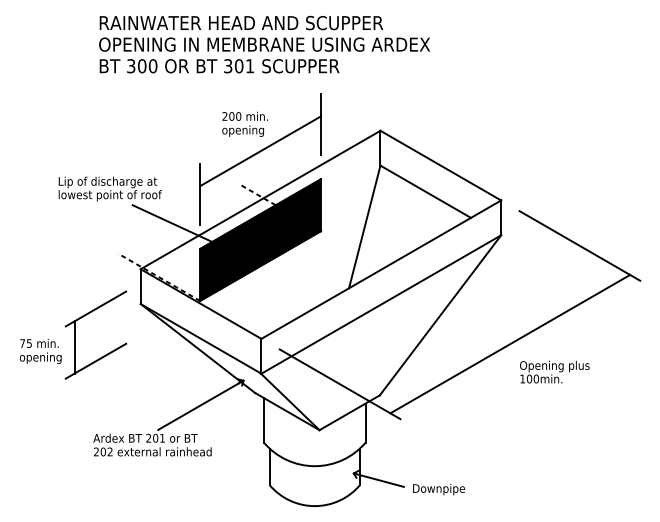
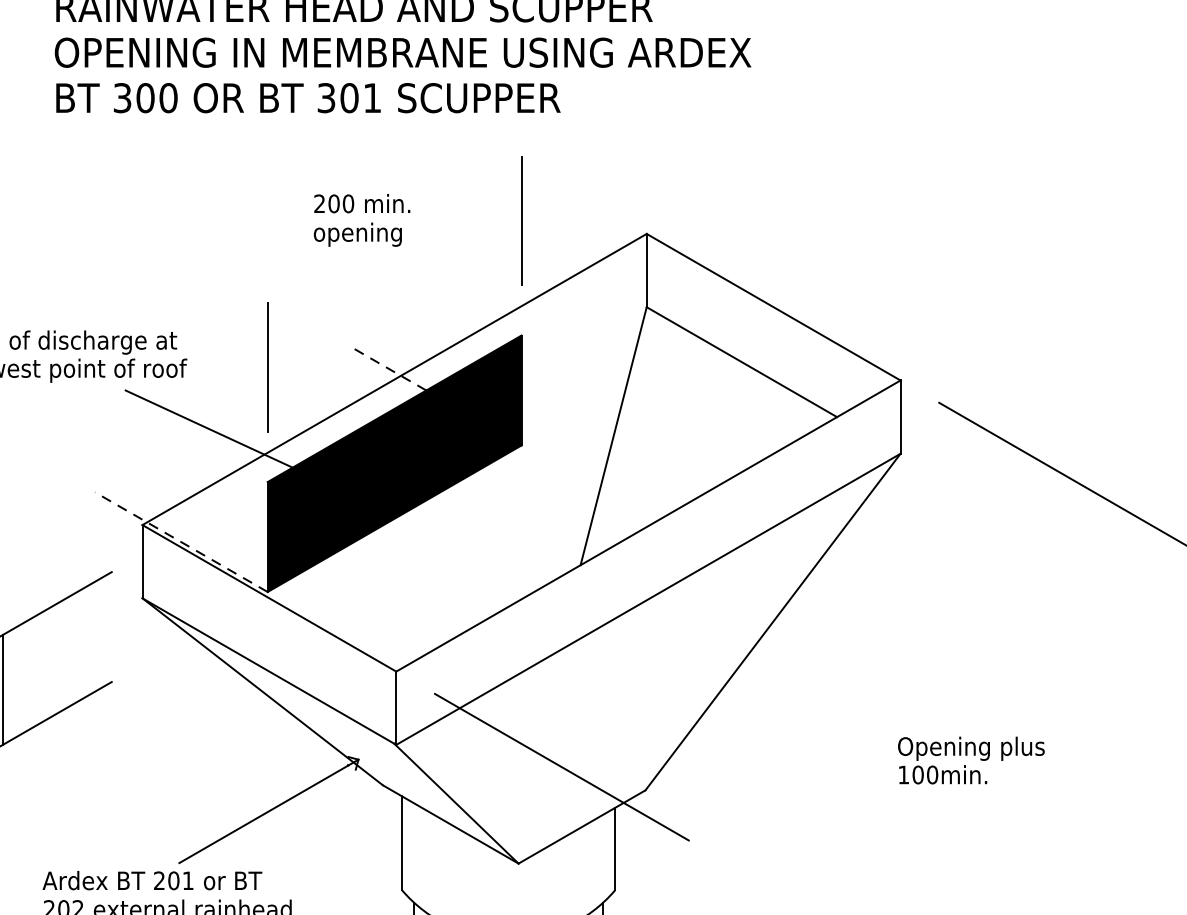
line: (260, 151) -> (394, 277), removed
line: (510, 343) -> (920, 681), removed
text: (554, 371) -> (970, 759), moved

